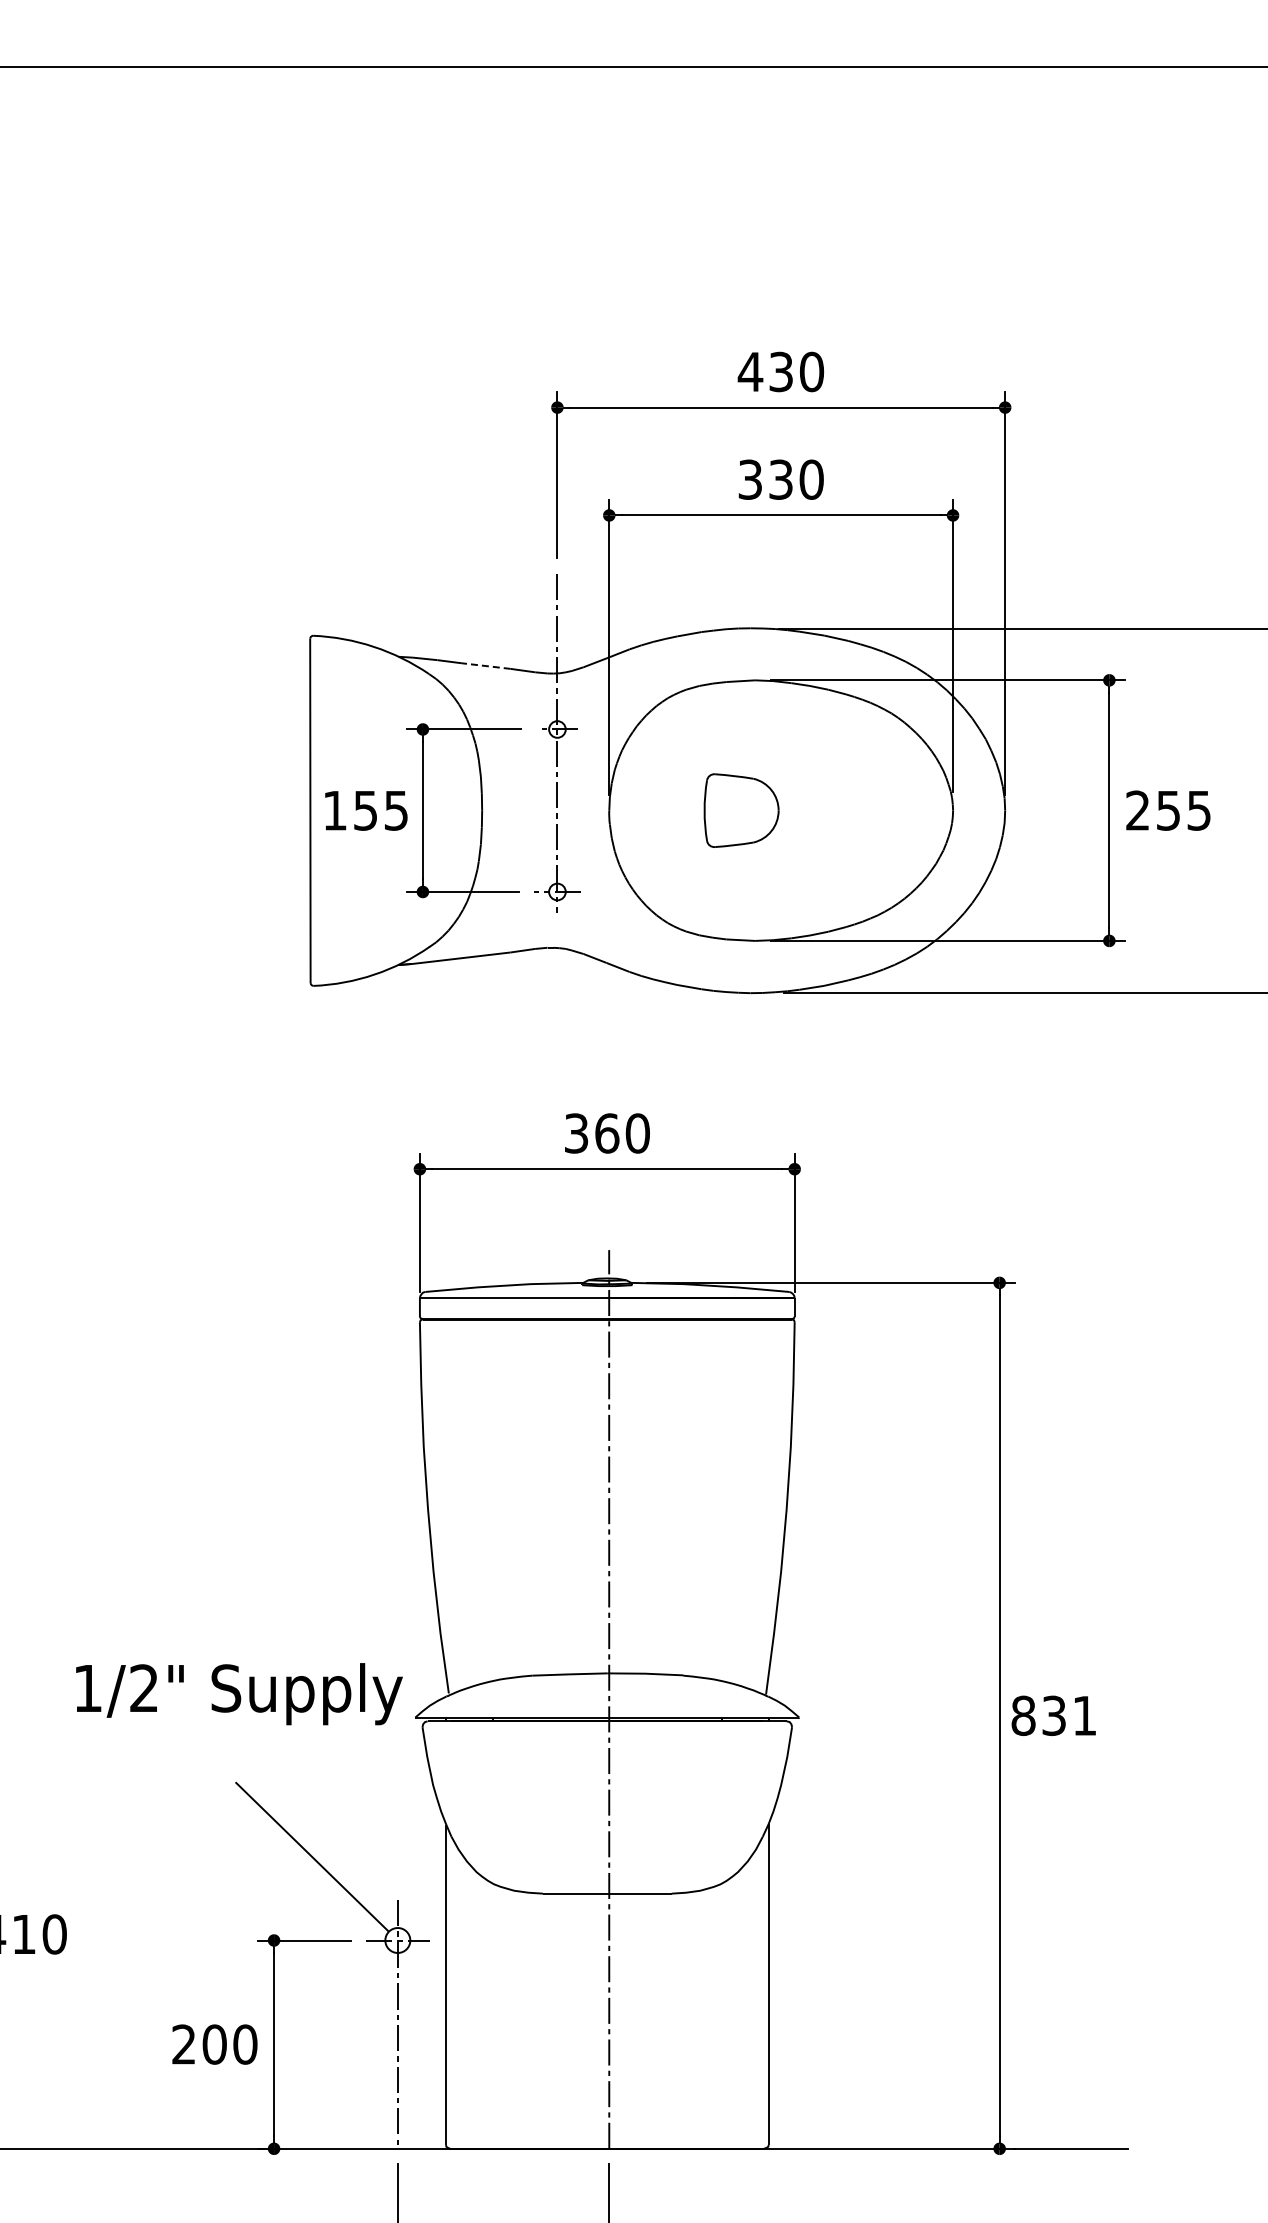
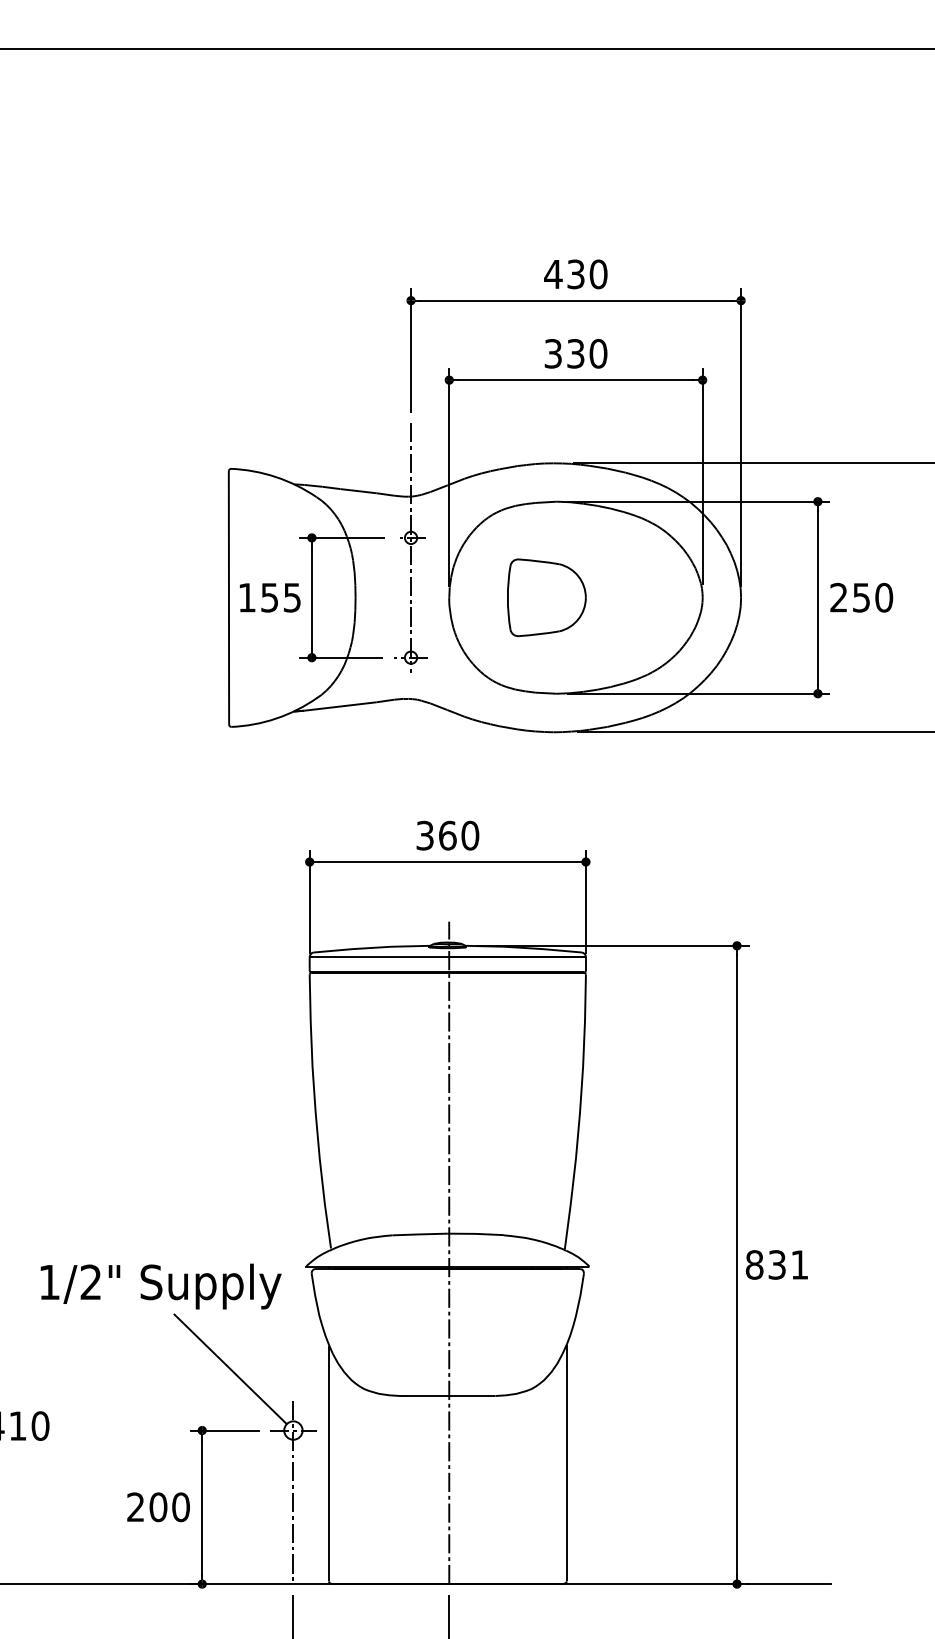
line: (486, 666) -> (358, 491), dashed -> solid
part: (741, 810) -> (546, 597), size x1.43
text: (1199, 810) -> (884, 597), 255 -> 250
text: (239, 1694) -> (161, 1286), moved

